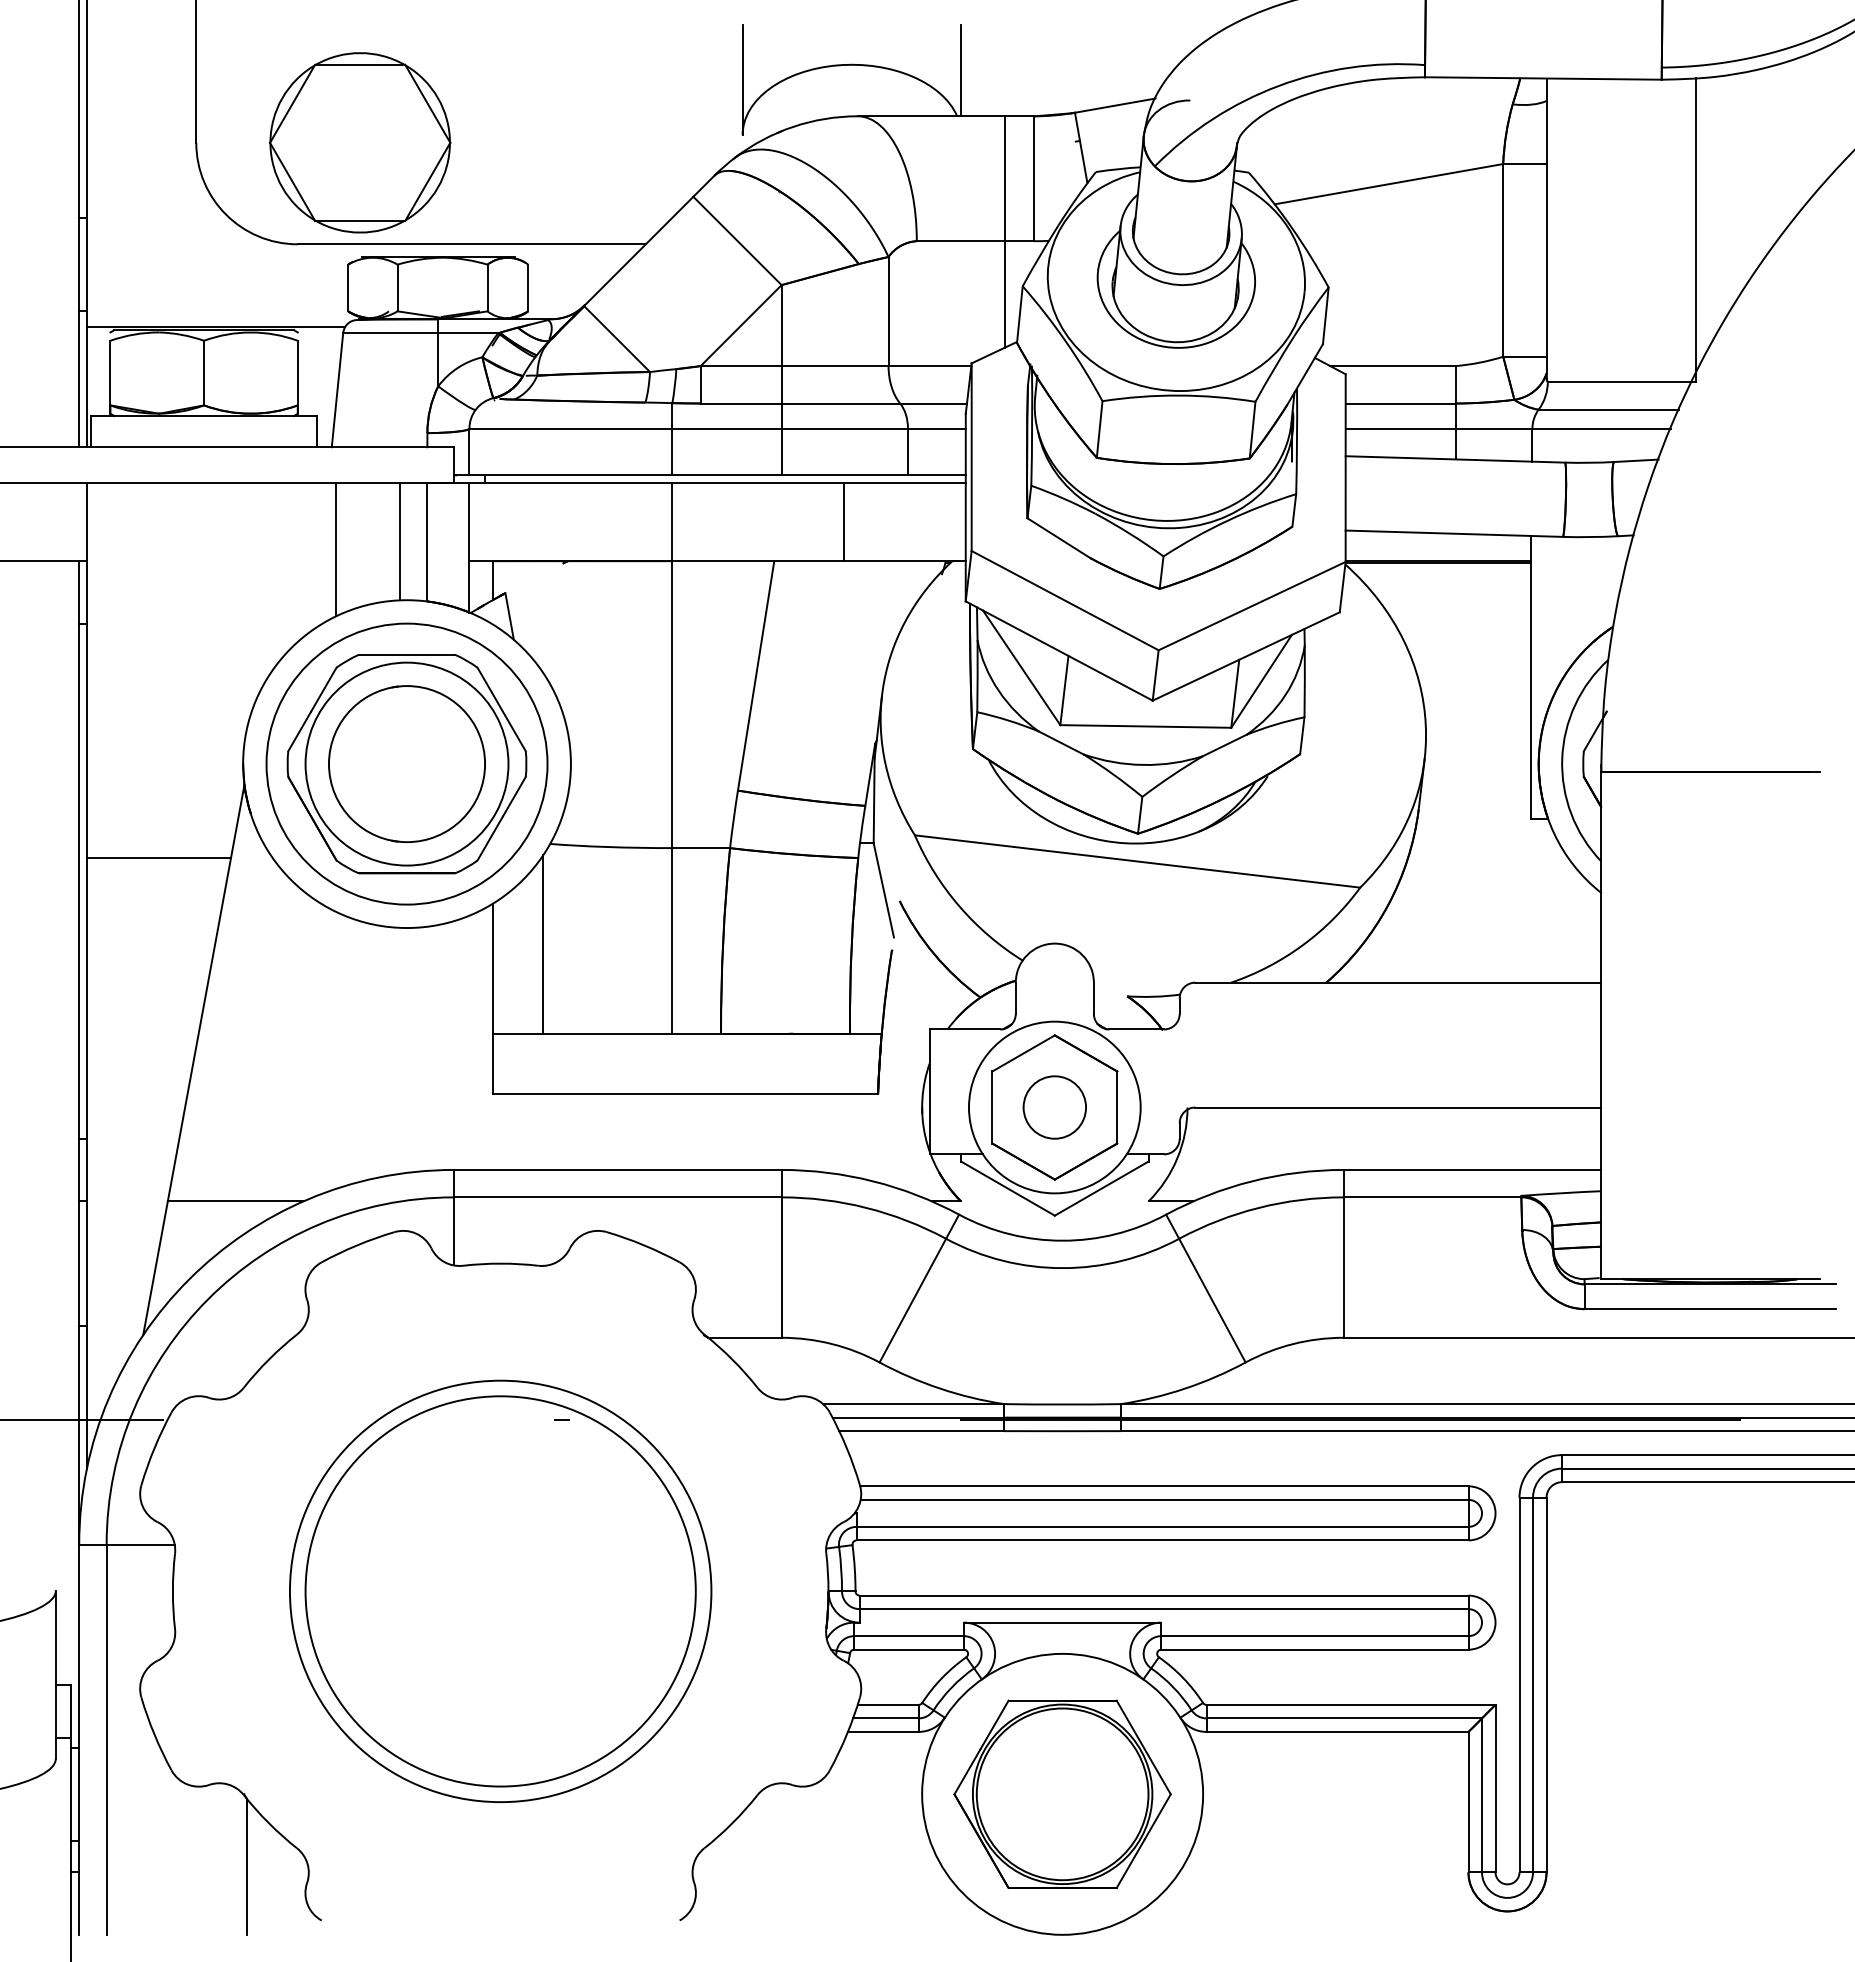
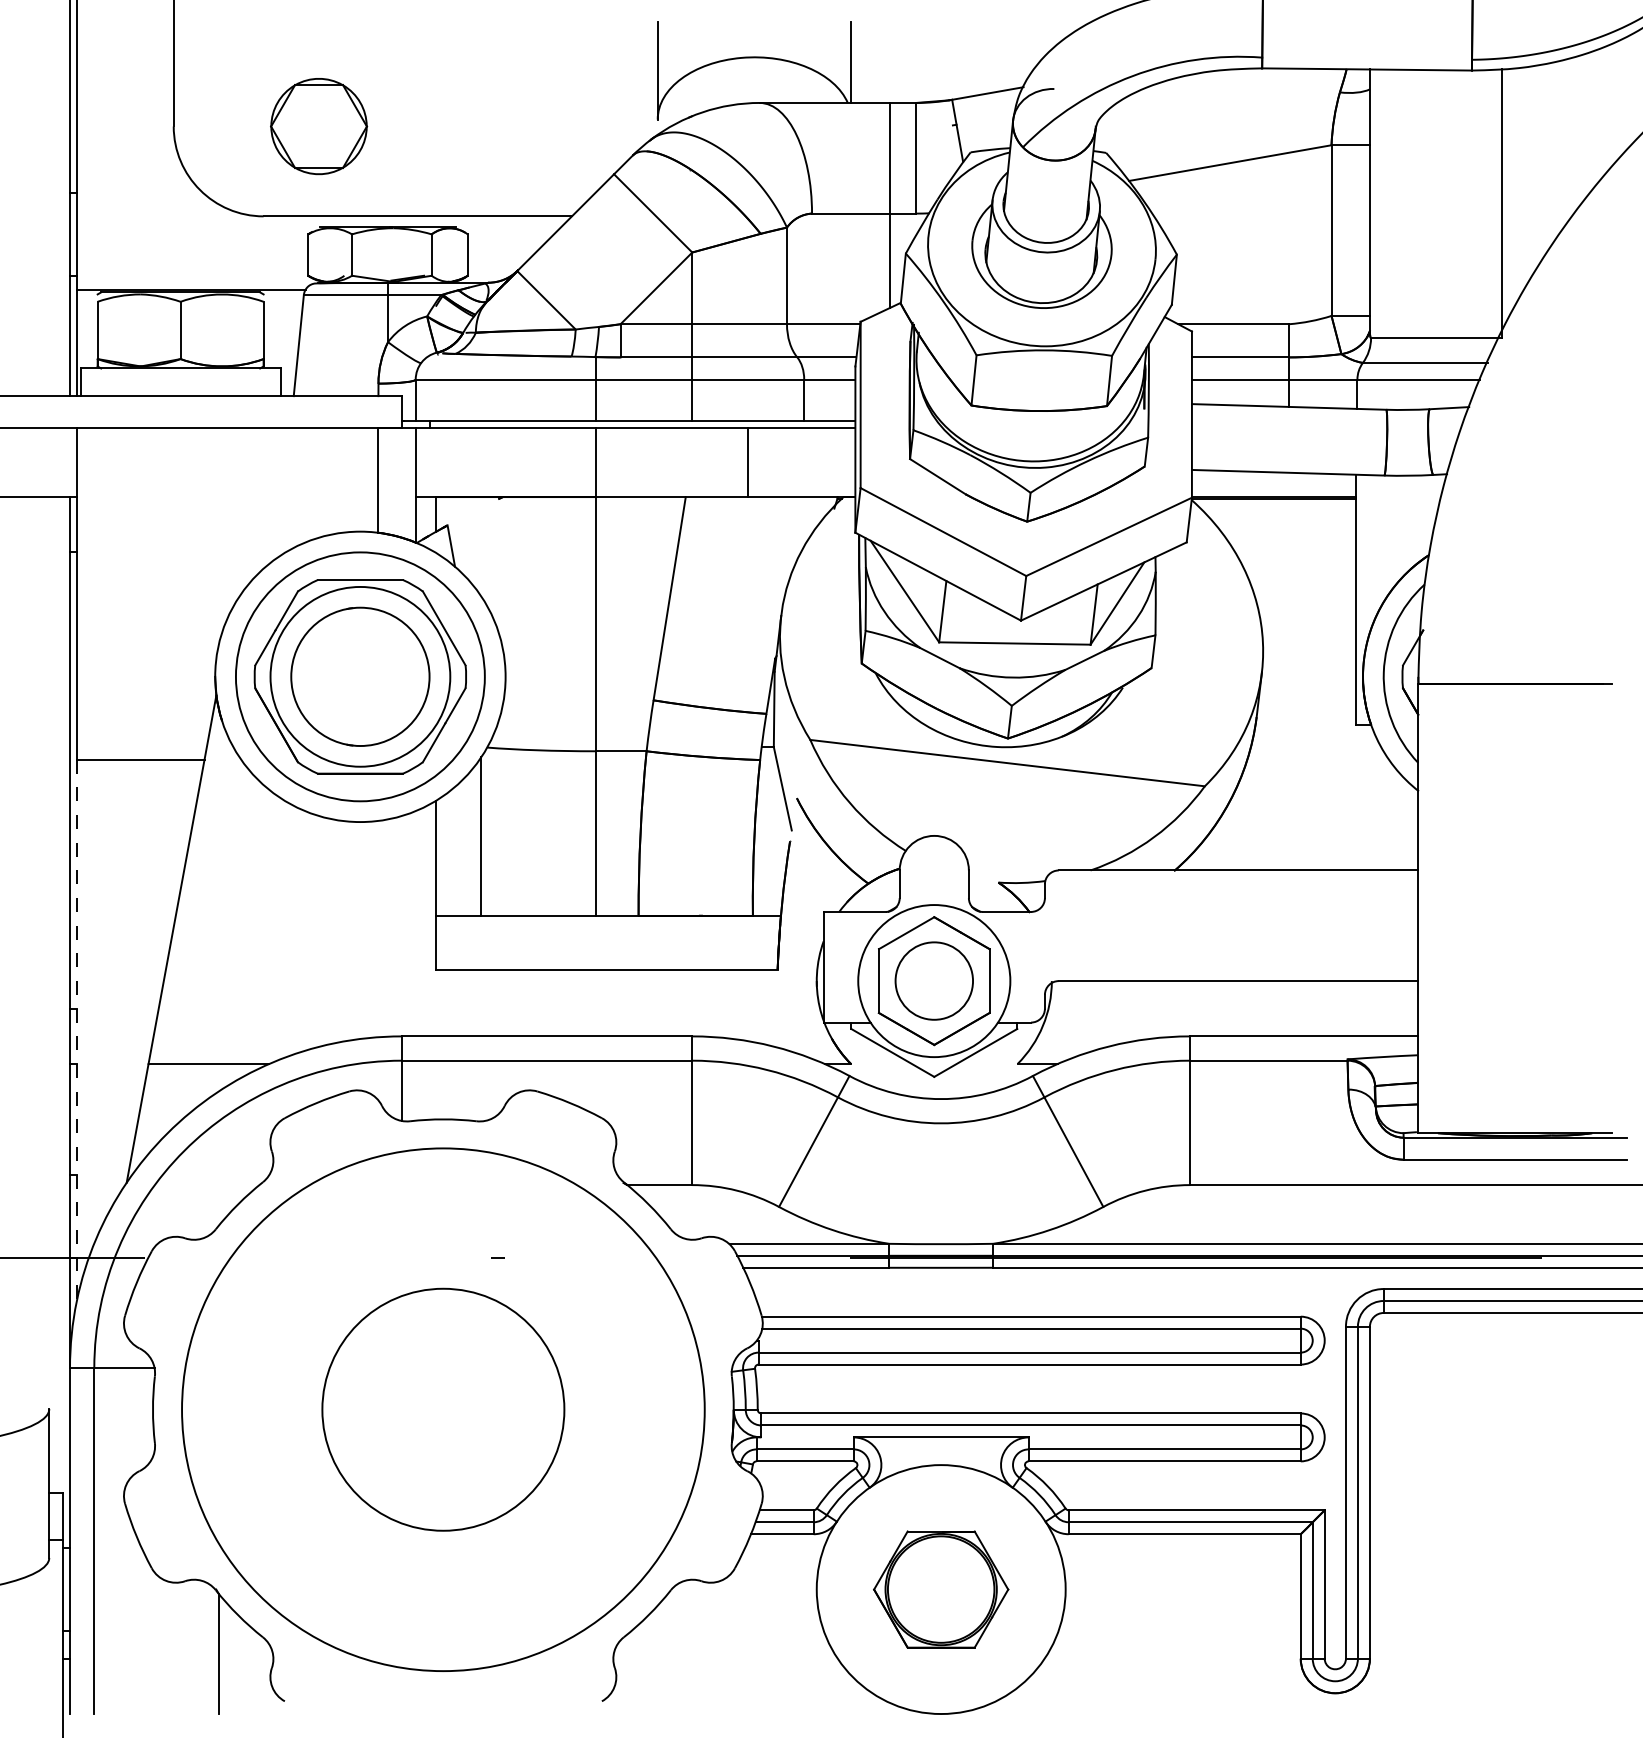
part: (360, 142) -> (319, 126), size x0.6
line: (399, 541) -> (353, 479), removed
line: (336, 549) -> (297, 486), removed
circle: (1054, 1107) -> (934, 981), size x1.4
line: (87, 1163) -> (77, 1030), solid -> dashed
circle: (500, 1591) -> (443, 1409), size x0.7
circle: (500, 1591) -> (443, 1409), size x1.4
part: (1062, 1794) -> (941, 1589), size x0.7

